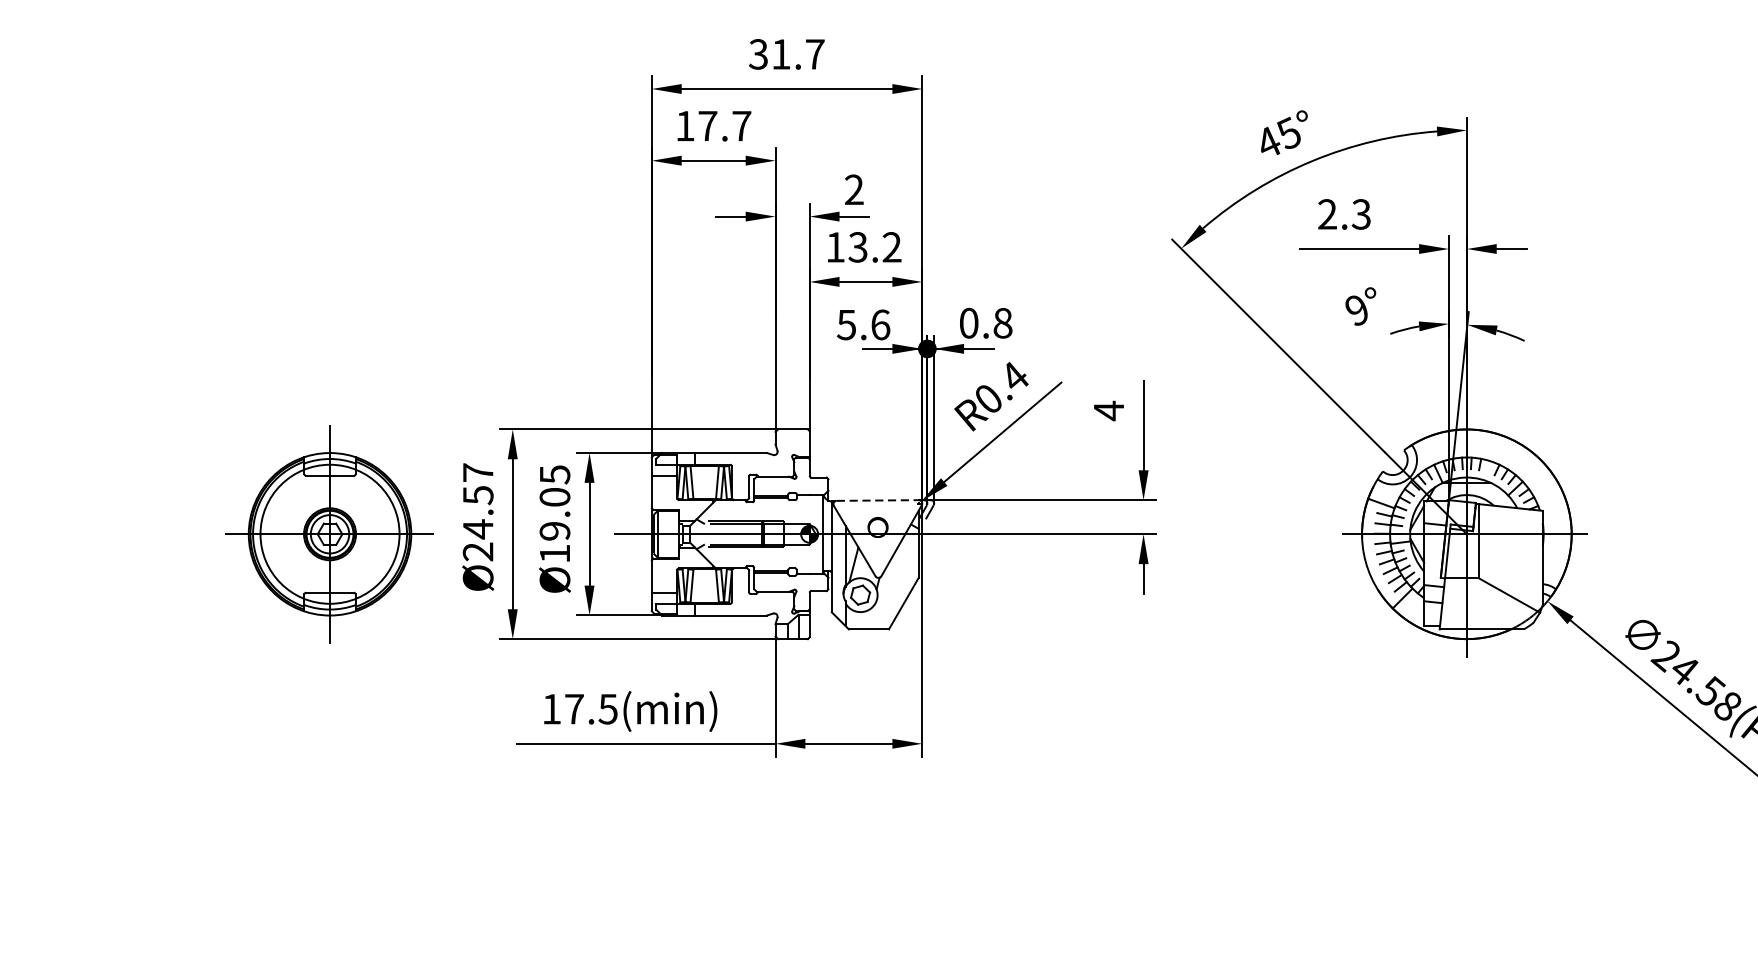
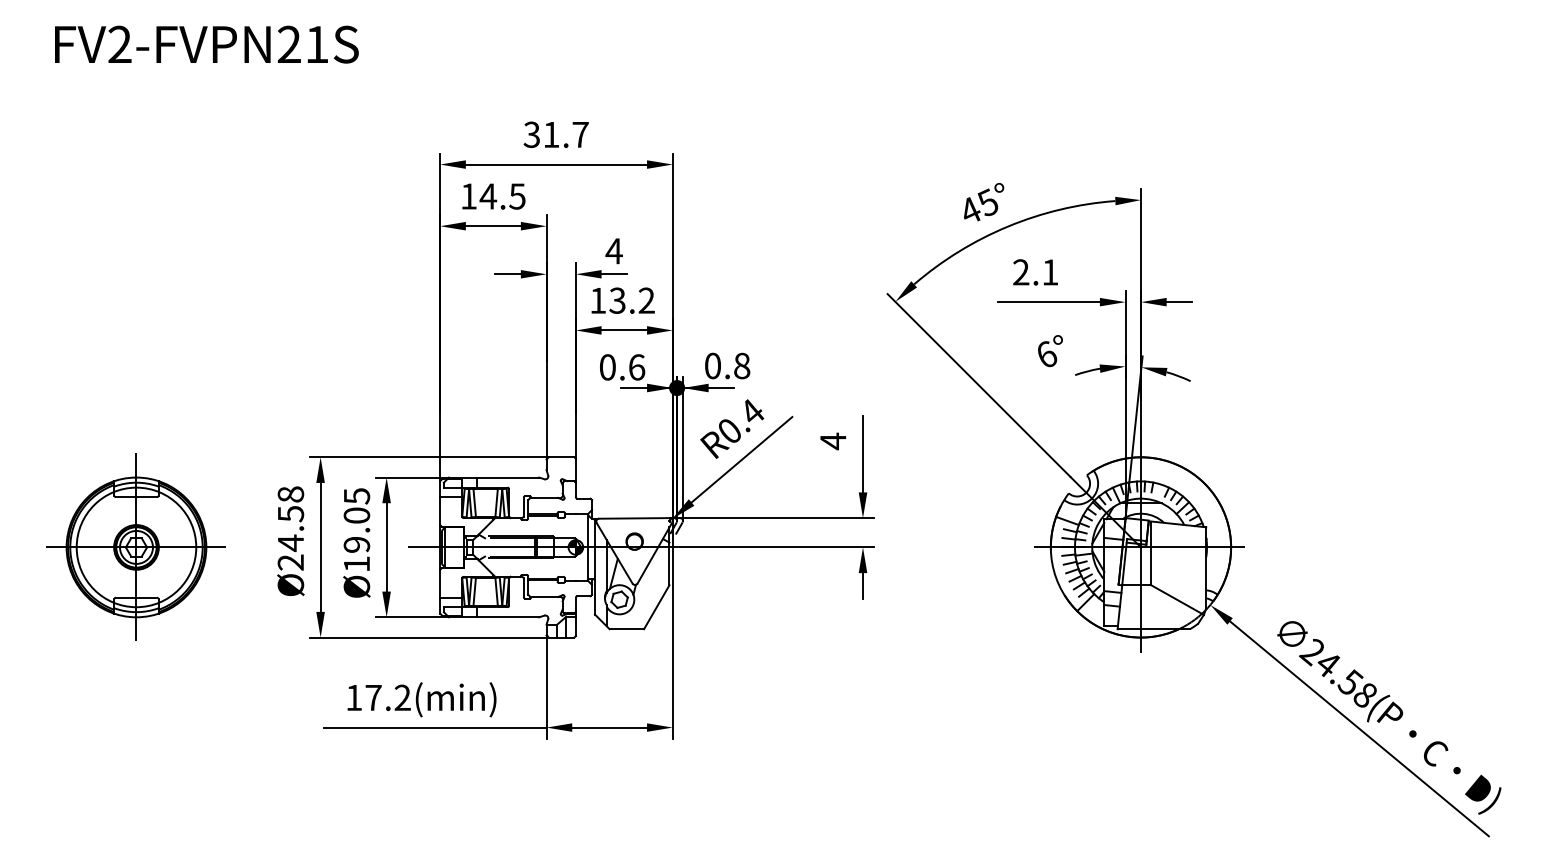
text: (724, 126) -> (502, 196), 17.7 -> 14.5
text: (853, 190) -> (613, 251), 2 -> 4
text: (1361, 214) -> (1050, 272), 2.3 -> 2.1
text: (1356, 309) -> (1046, 354), 9° -> 6°
text: (846, 325) -> (607, 367), 5.6 -> 0.6
text: (477, 472) -> (290, 494), Ø24.57 -> Ø24.58
line: (878, 500) -> (635, 518), dashed -> solid
part: (328, 533) -> (135, 546), moved
text: (608, 708) -> (402, 697), 17.5(min) -> 17.2(min)

